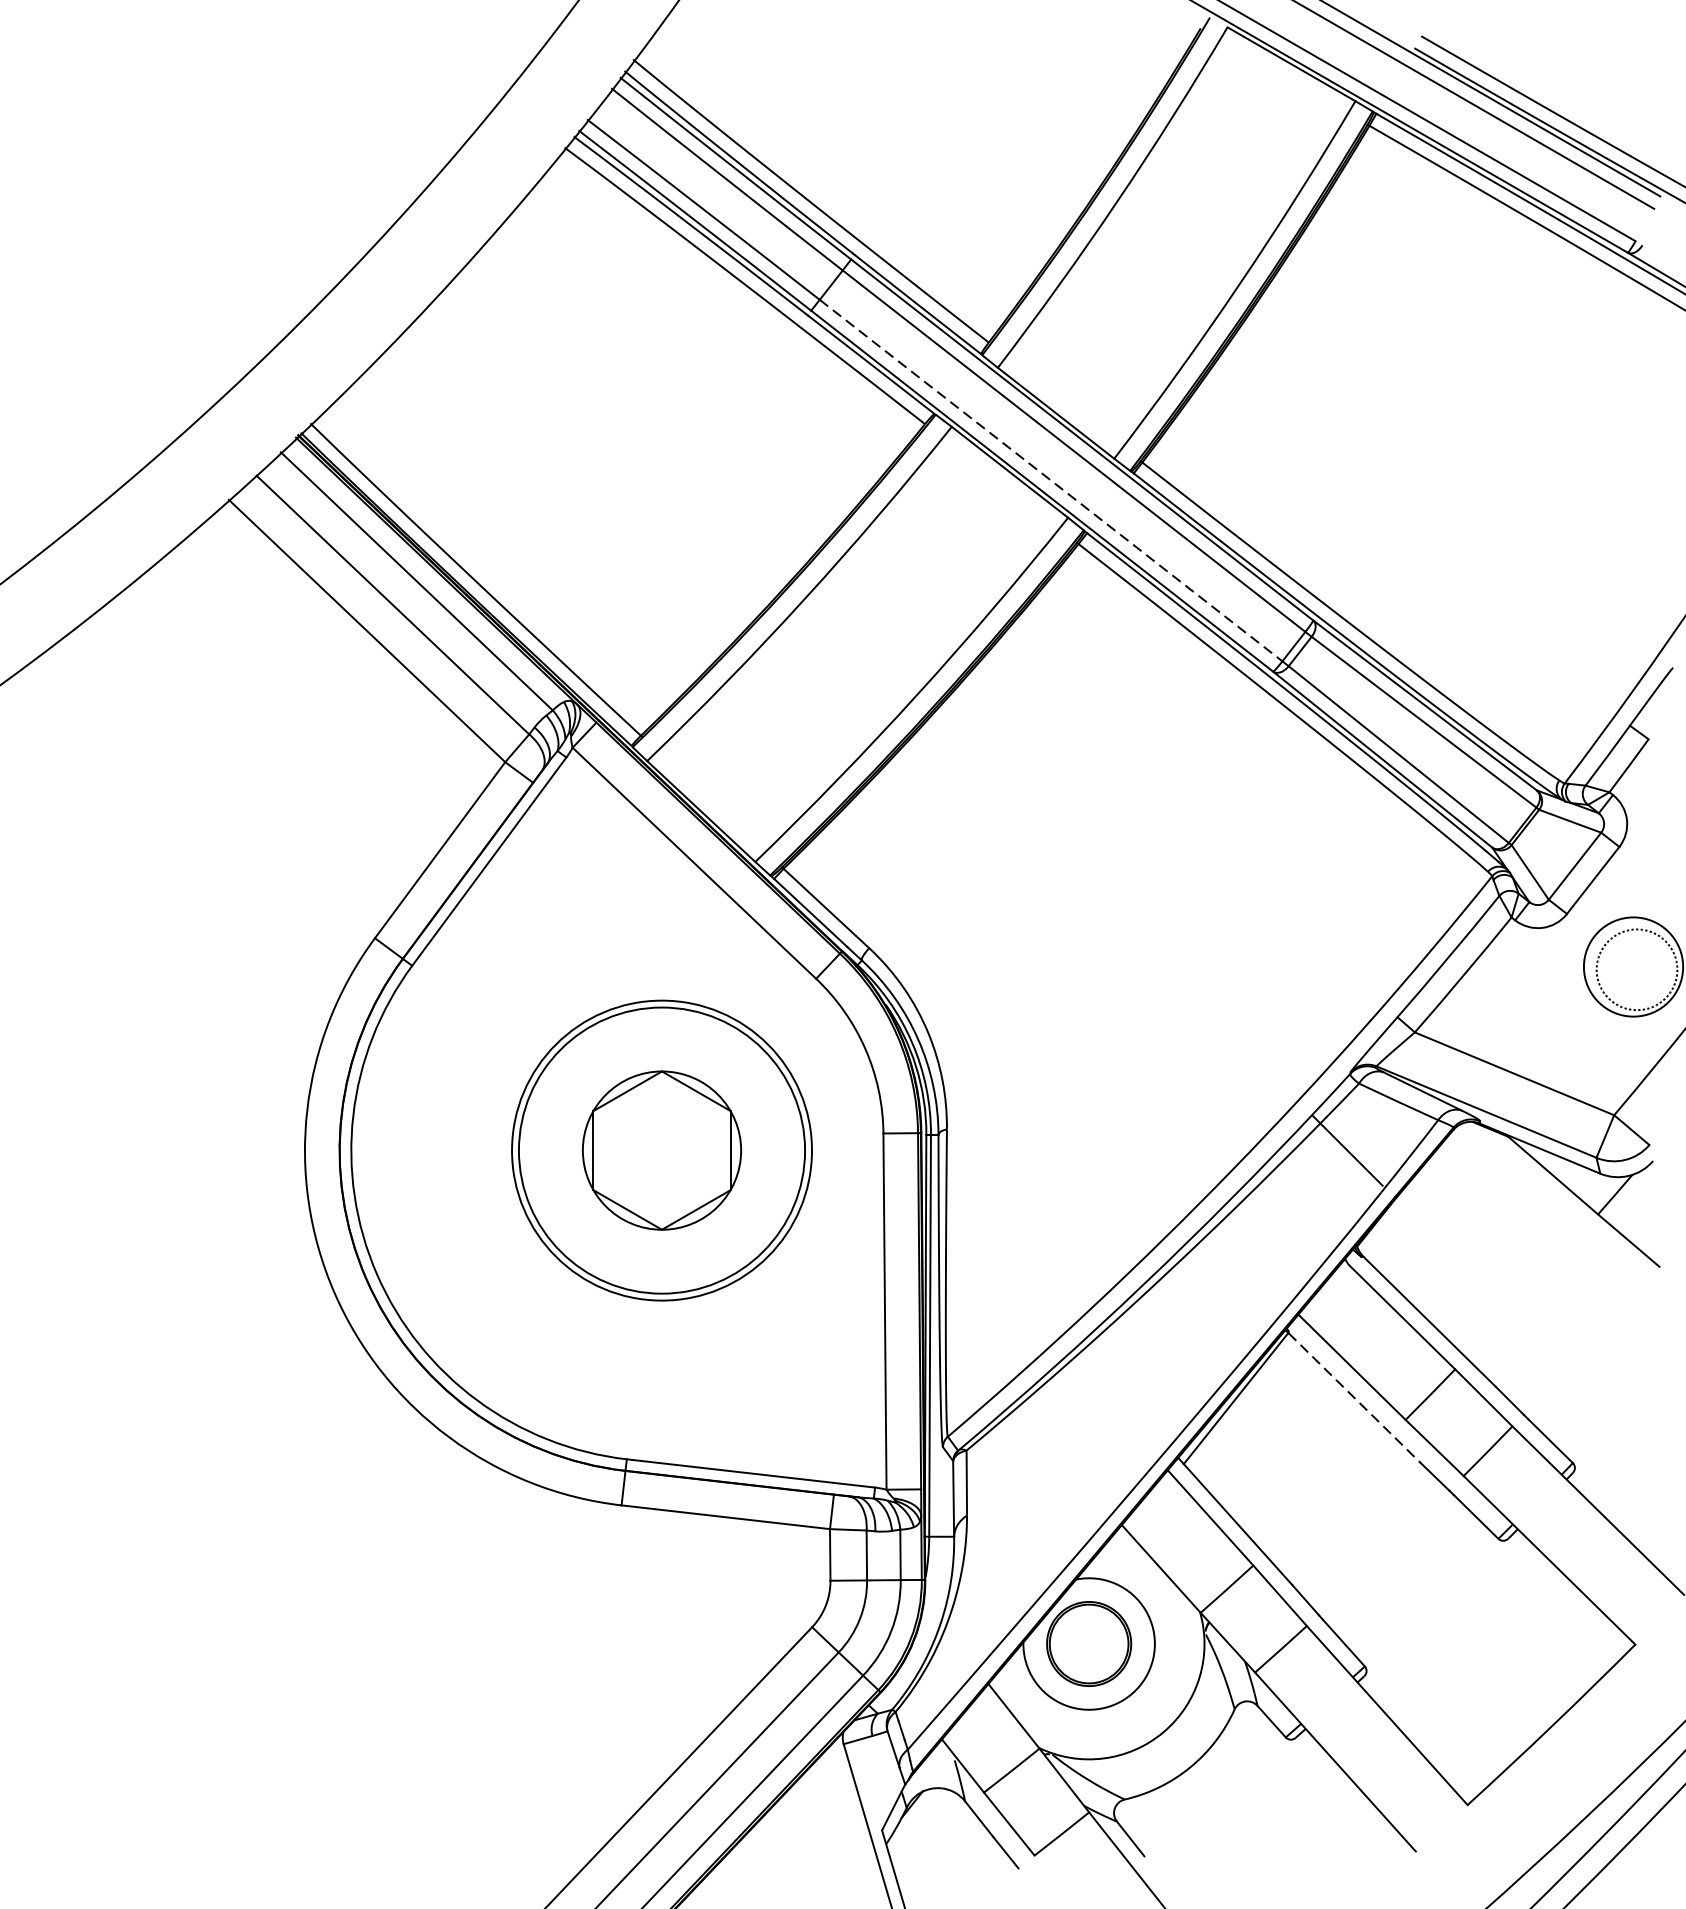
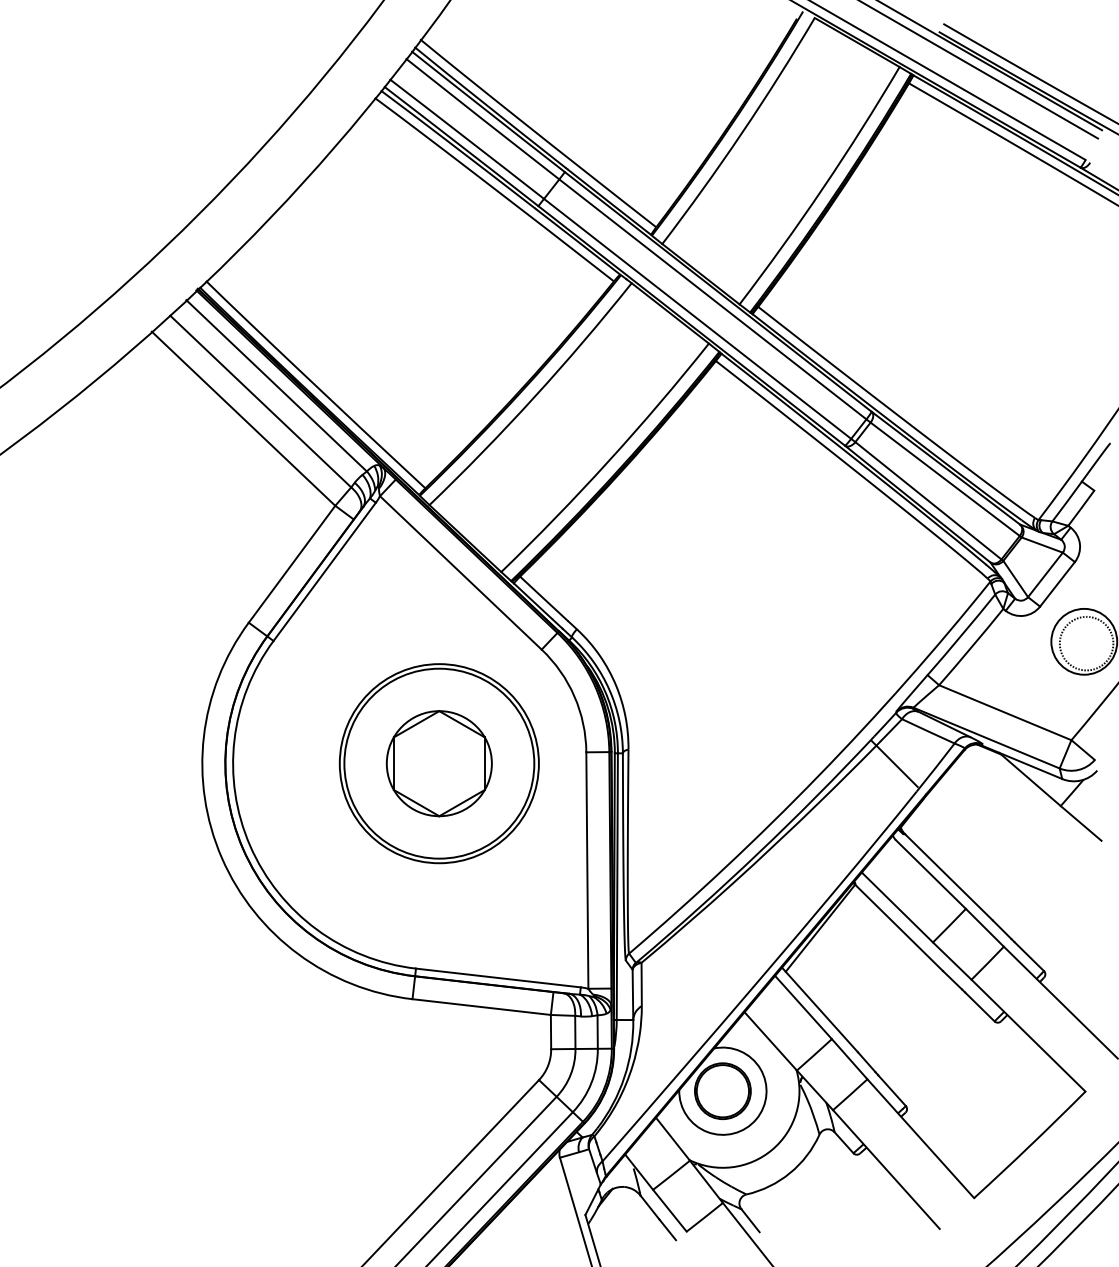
line: (1050, 479) -> (697, 318), dashed -> solid
line: (1355, 1398) -> (899, 928), dashed -> solid

